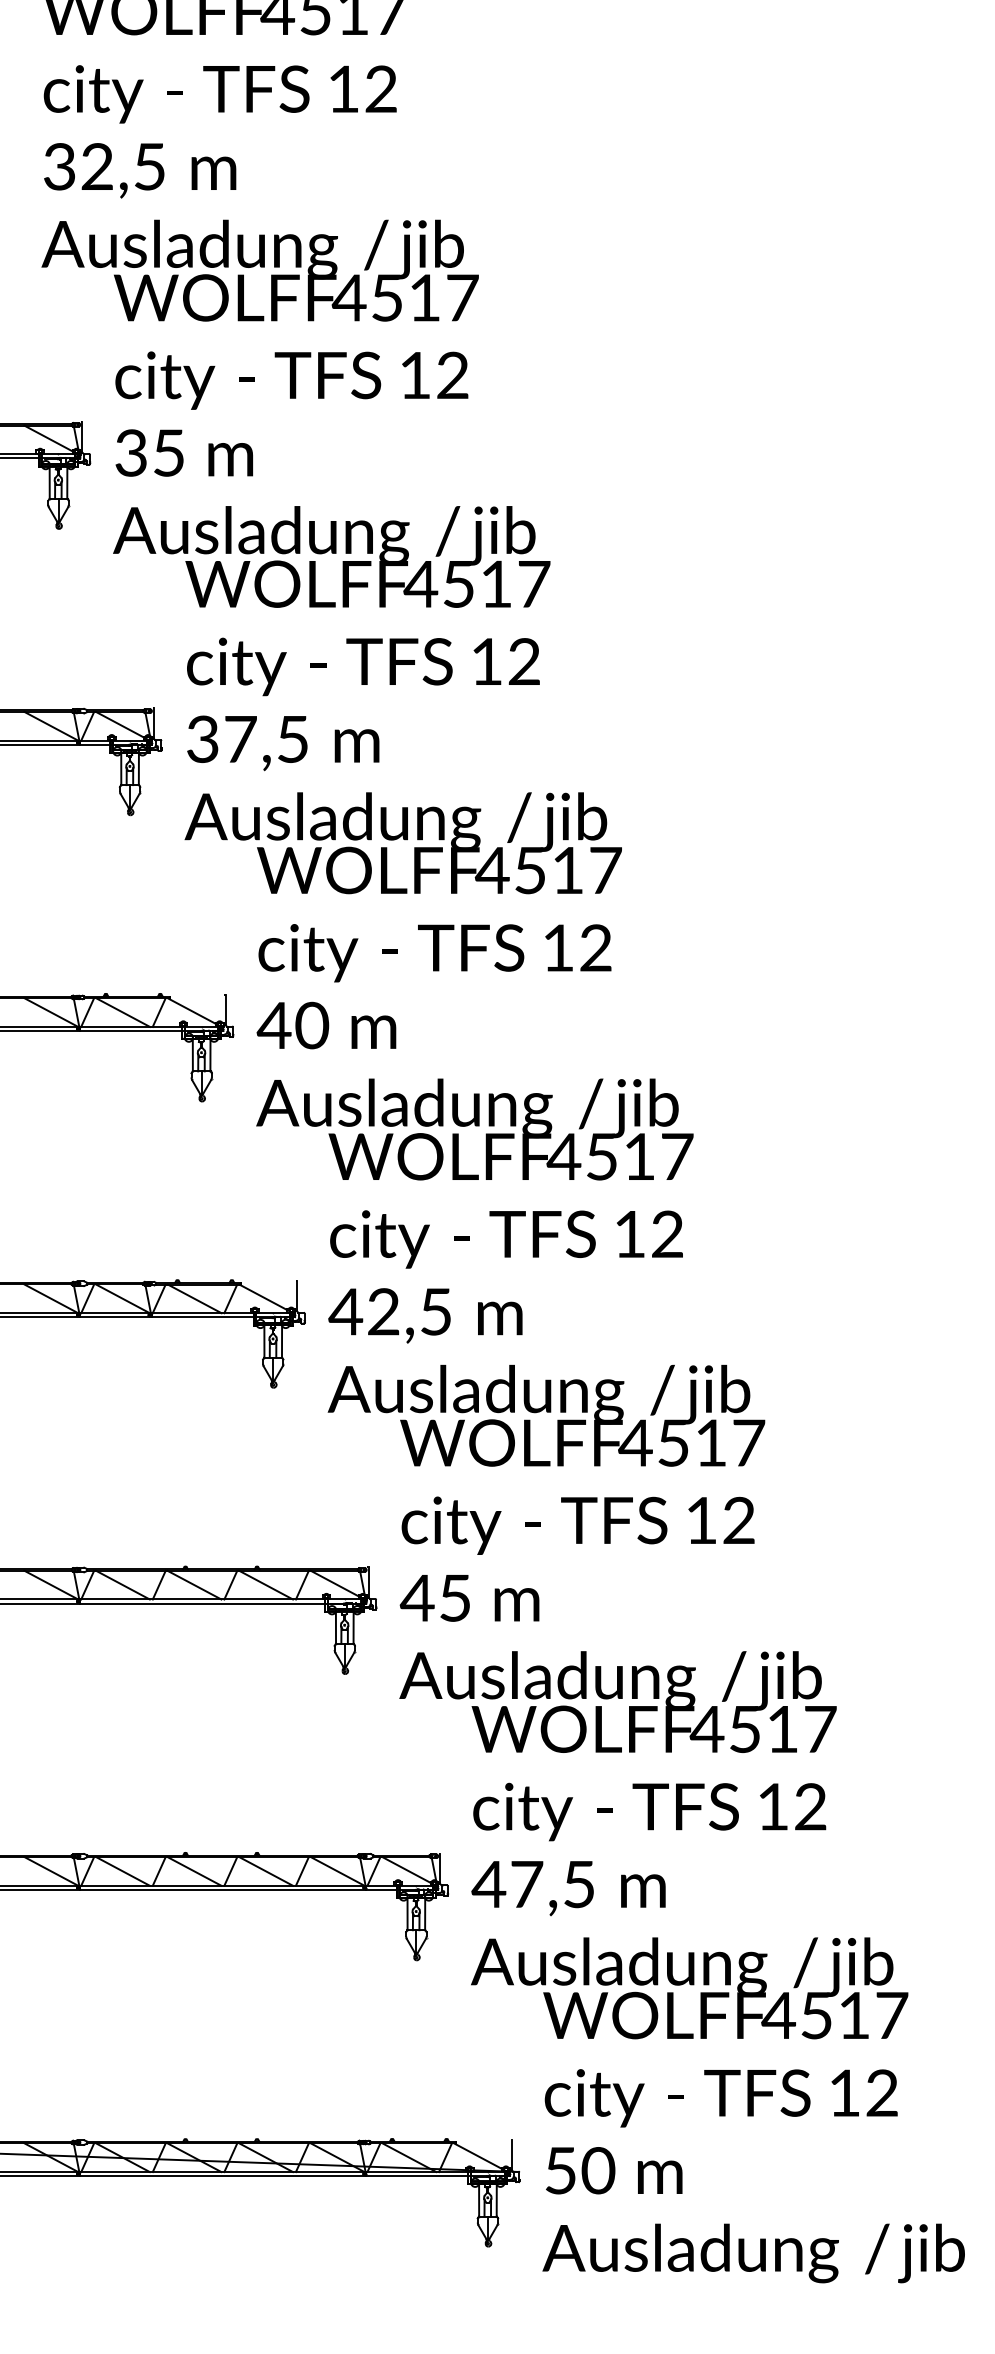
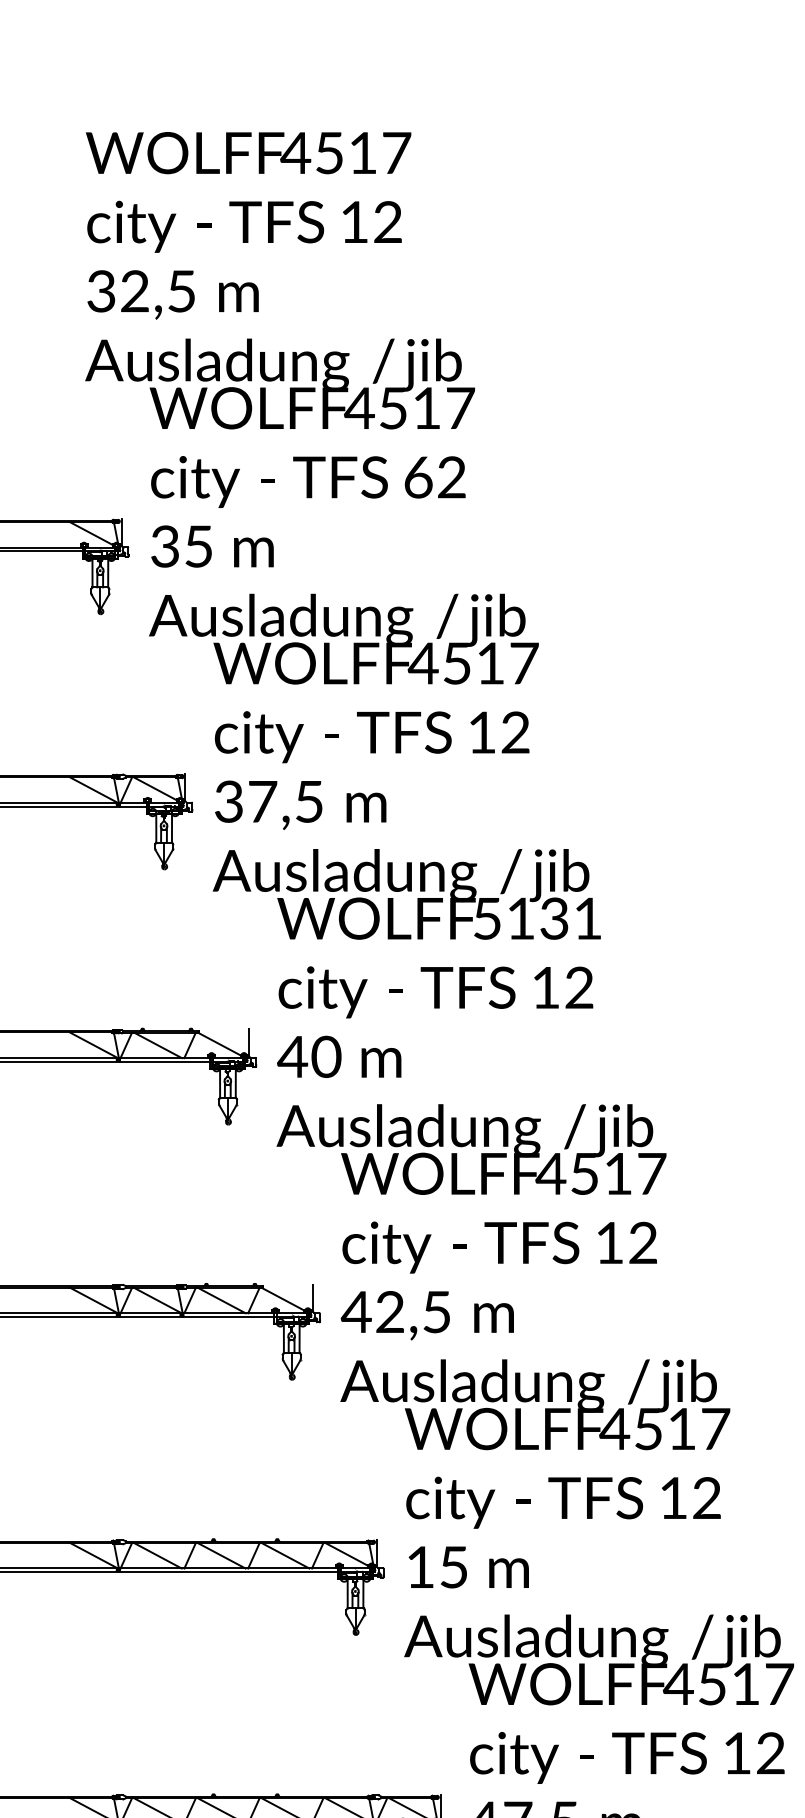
text: (415, 375) -> (418, 477), 12 -> 62
text: (547, 870) -> (536, 918), 4517 -> 5131
text: (416, 1597) -> (419, 1566), 45 -> 15

